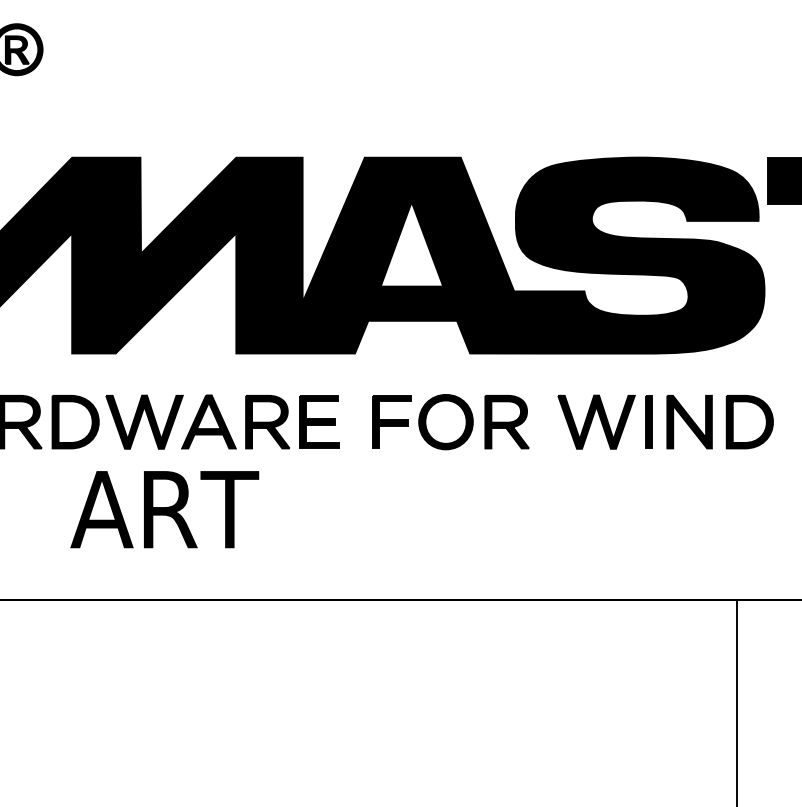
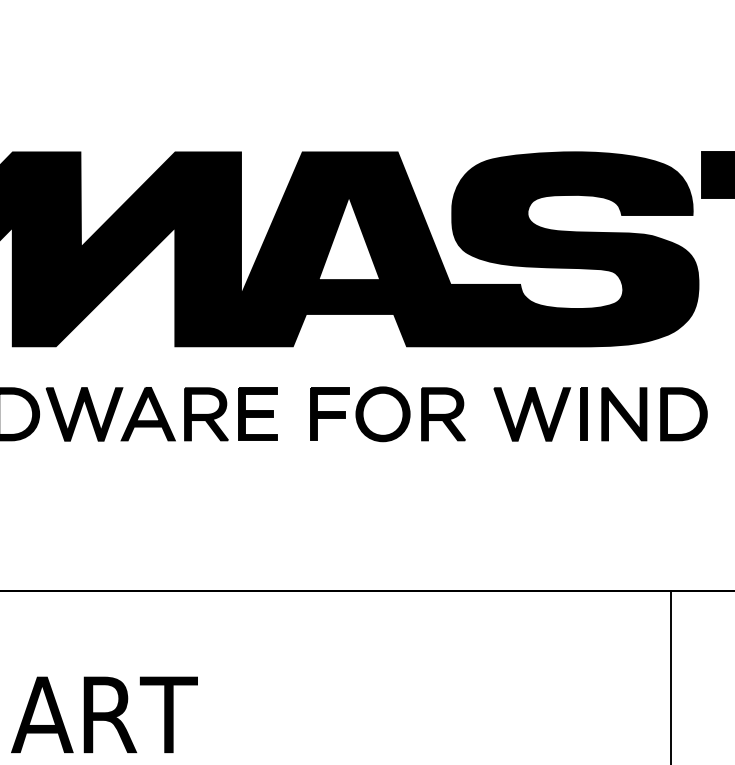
text: (164, 509) -> (104, 714), moved

